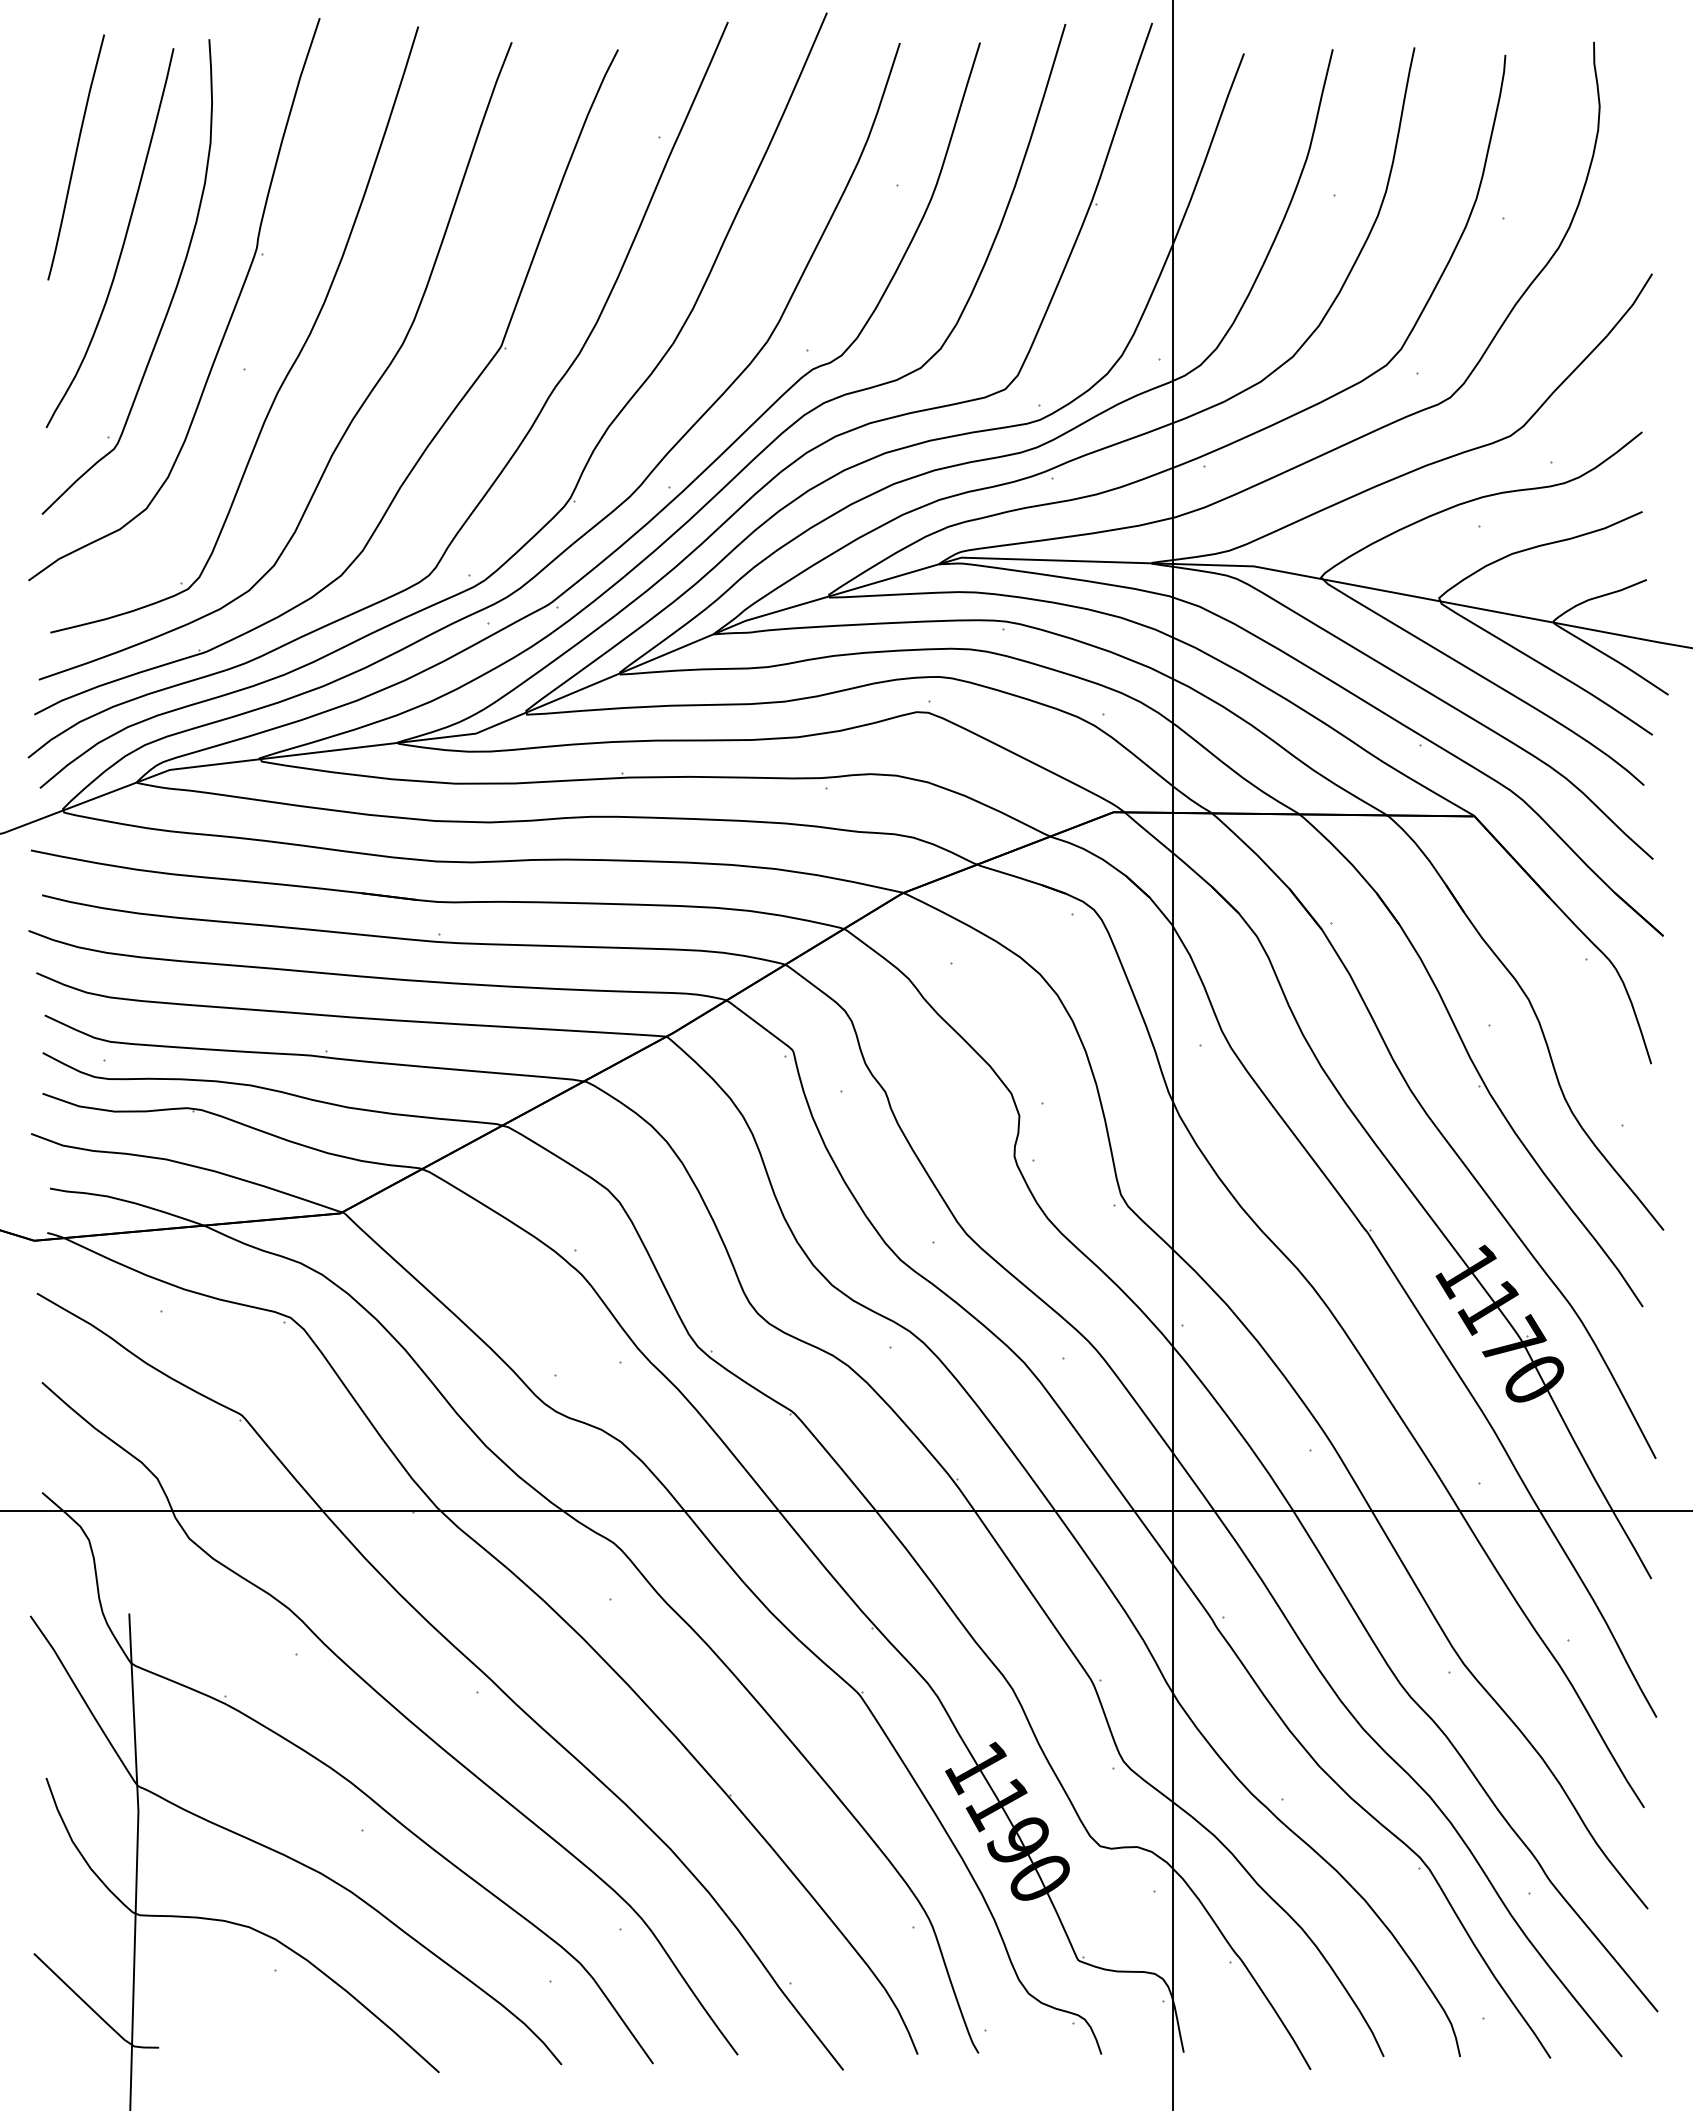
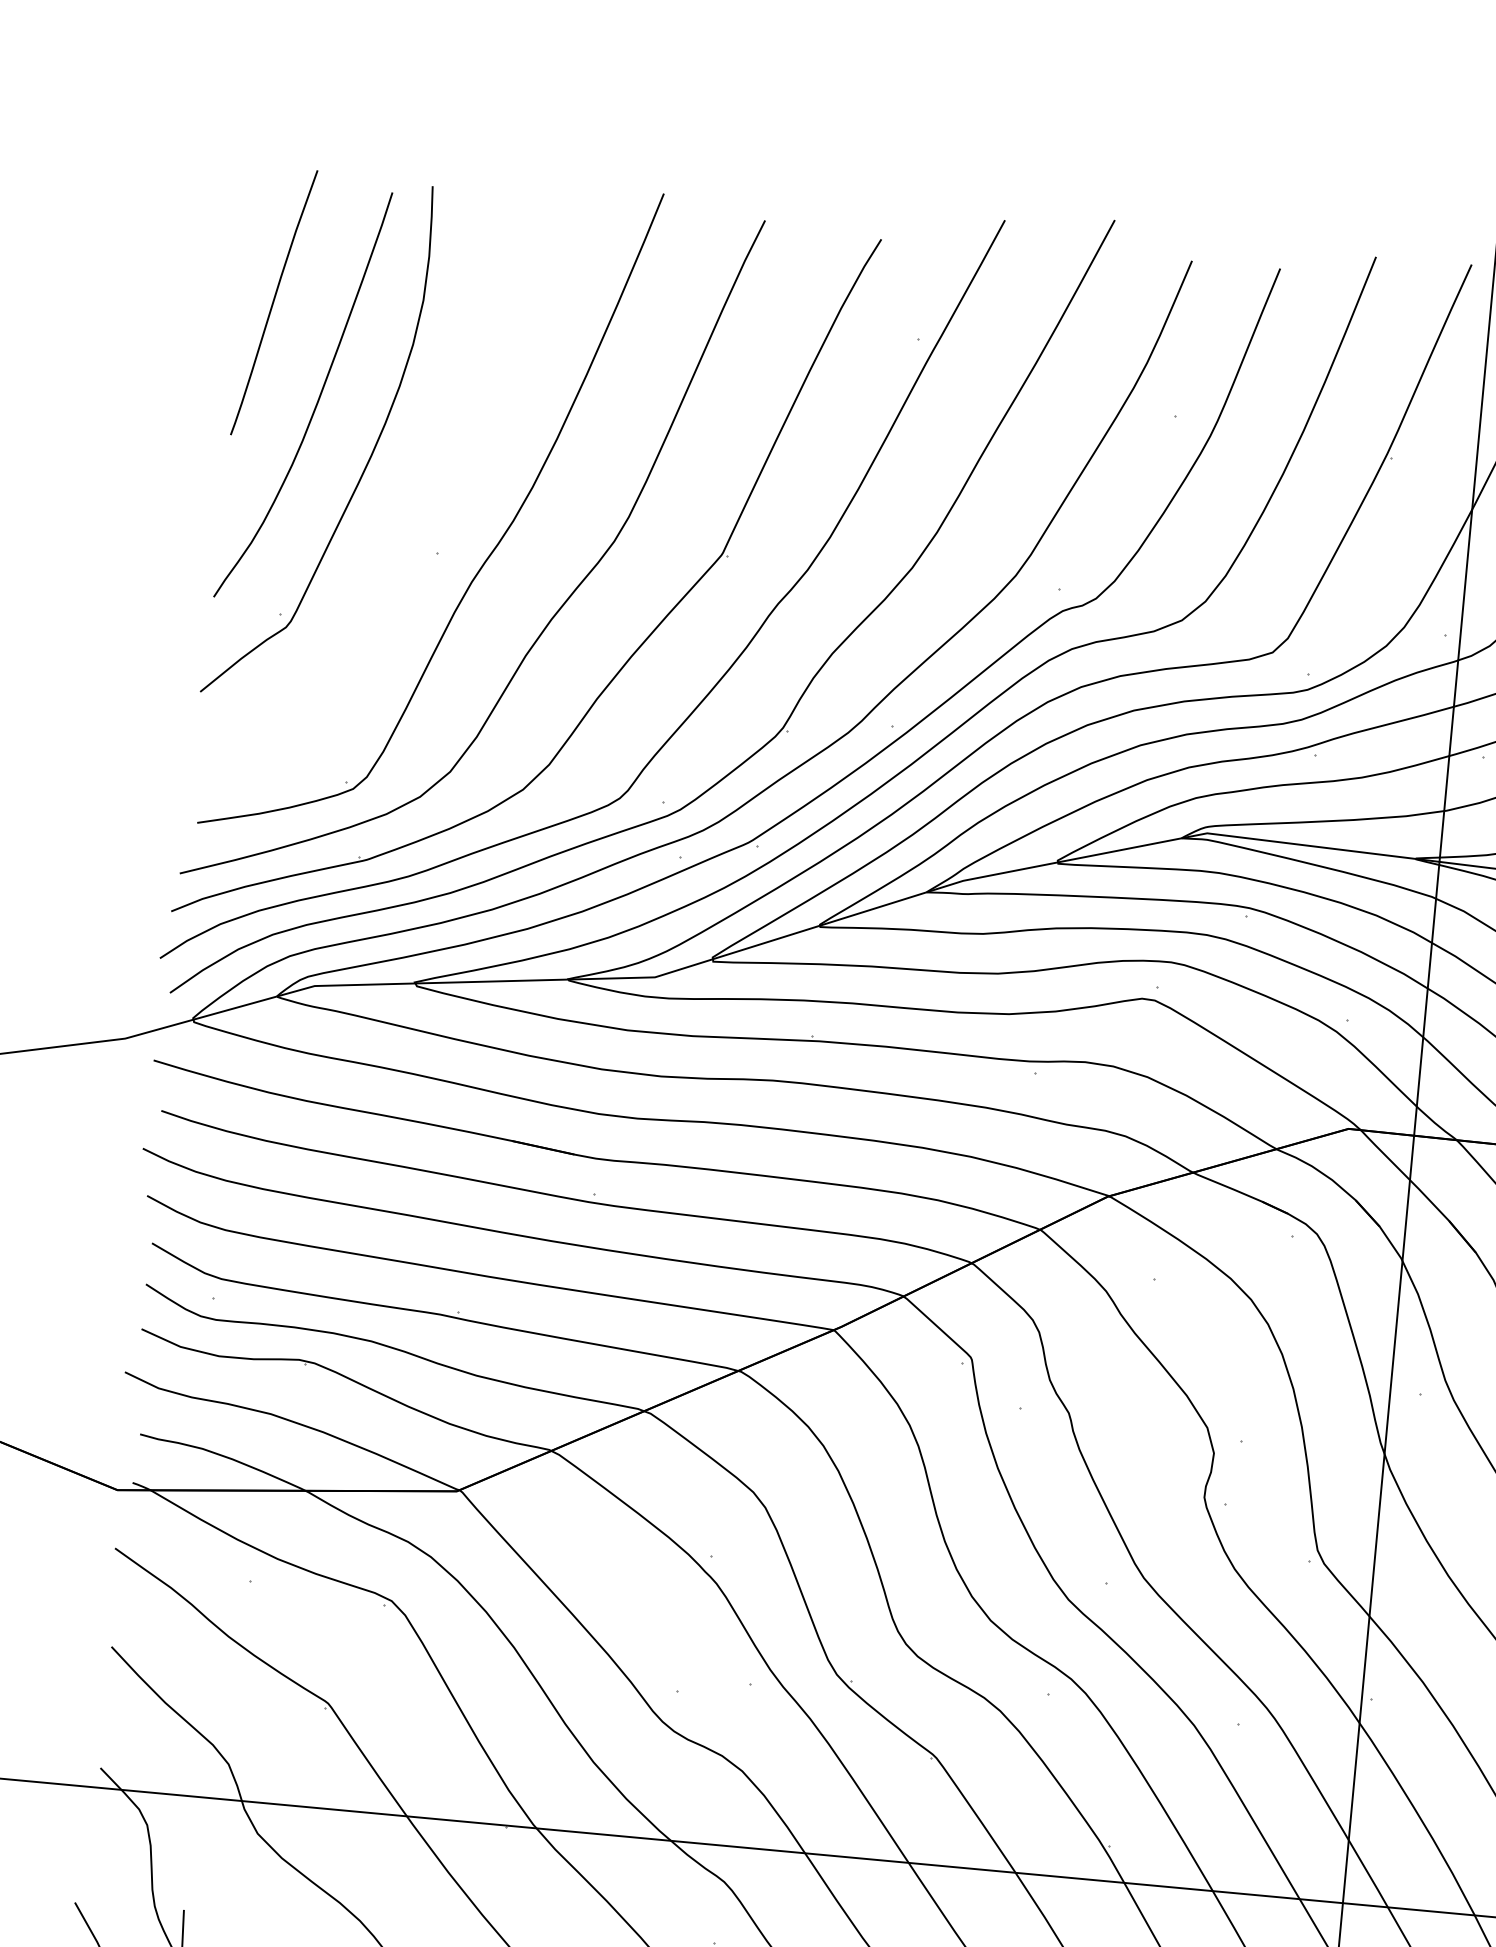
part: (227, 323) -> (423, 500), removed

